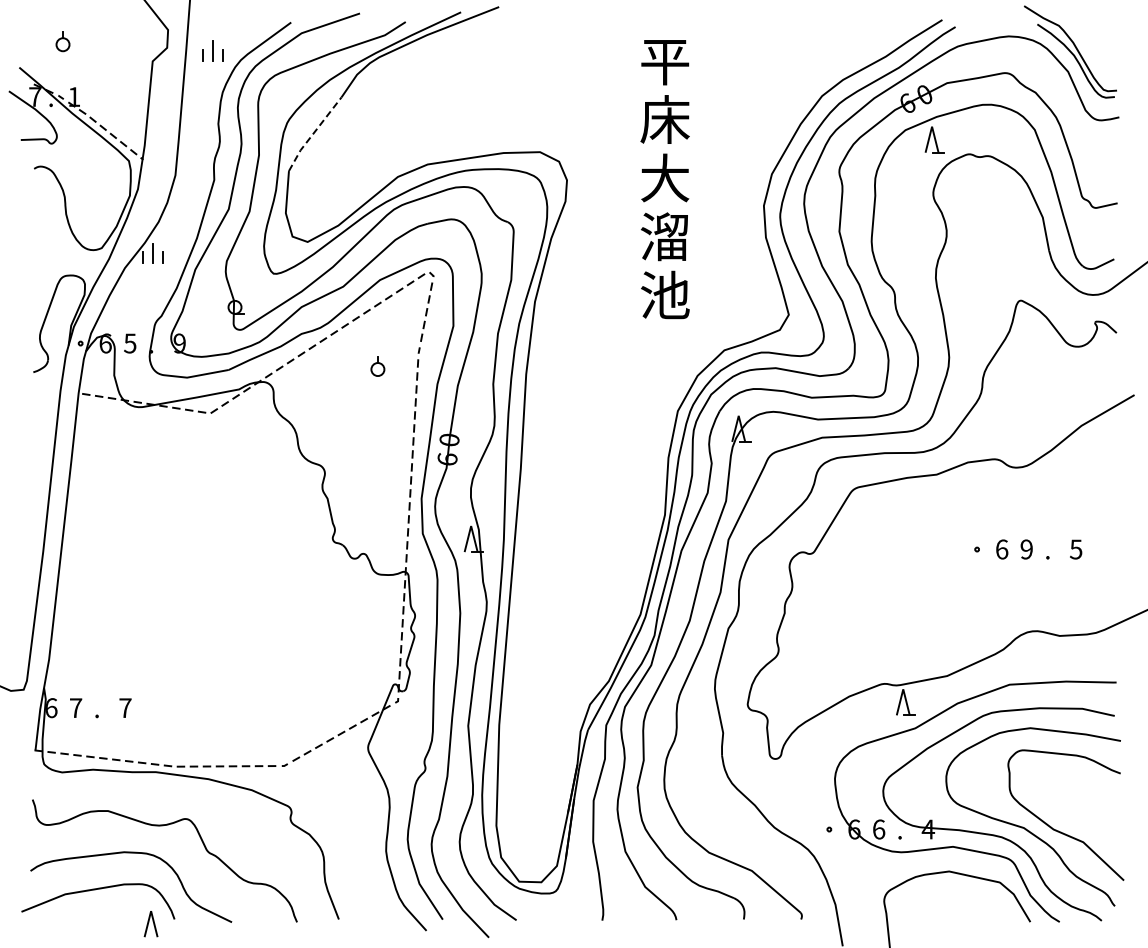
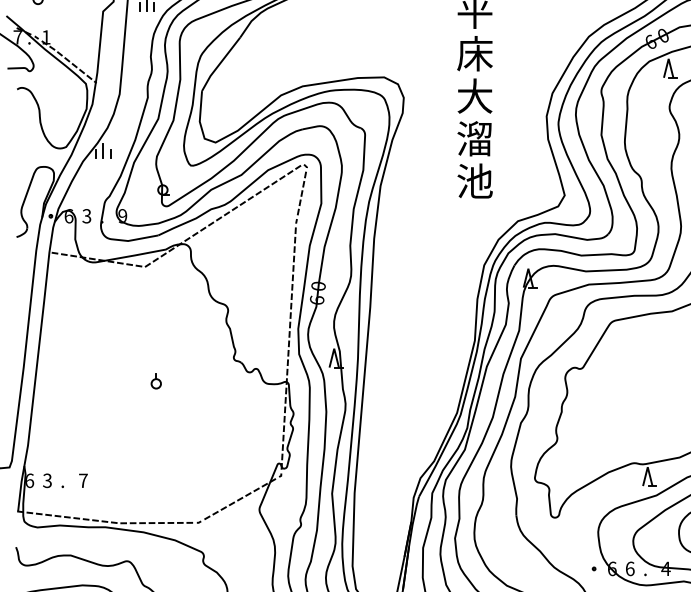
line: (313, 133) -> (219, 63), dashed -> solid
text: (130, 343) -> (87, 216), 5 -> 3
part: (377, 366) -> (155, 381), moved
text: (75, 708) -> (47, 481), 7 -> 3

